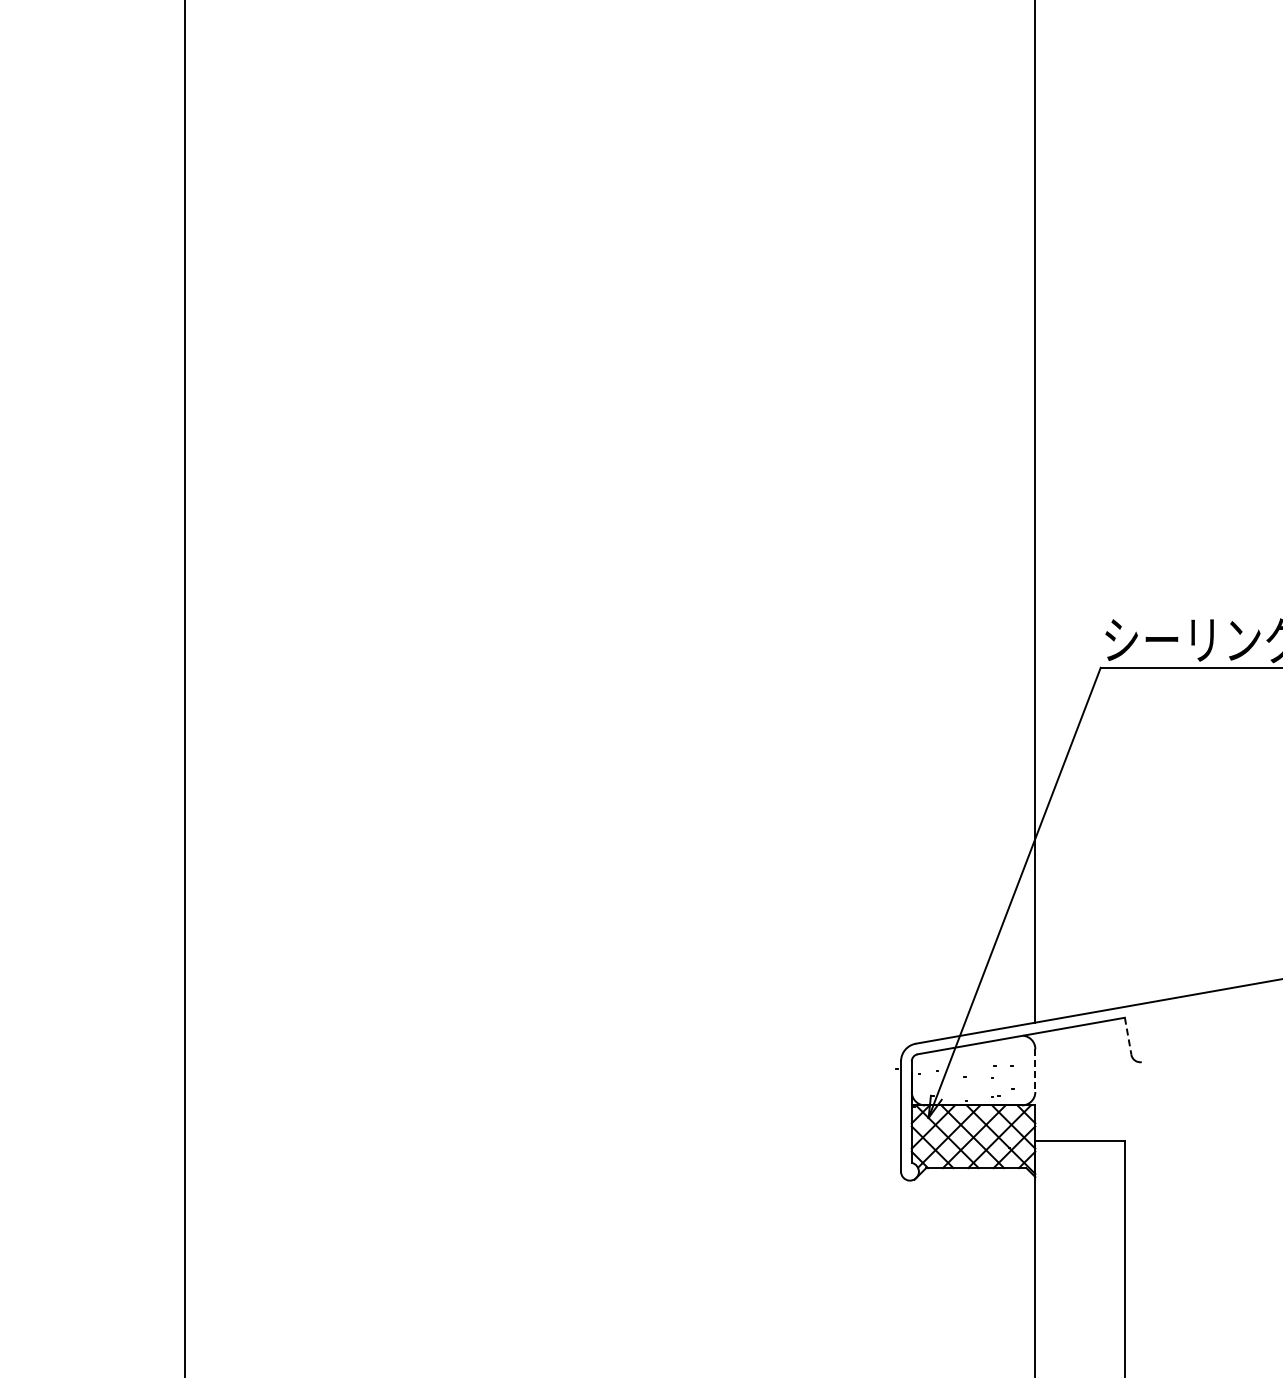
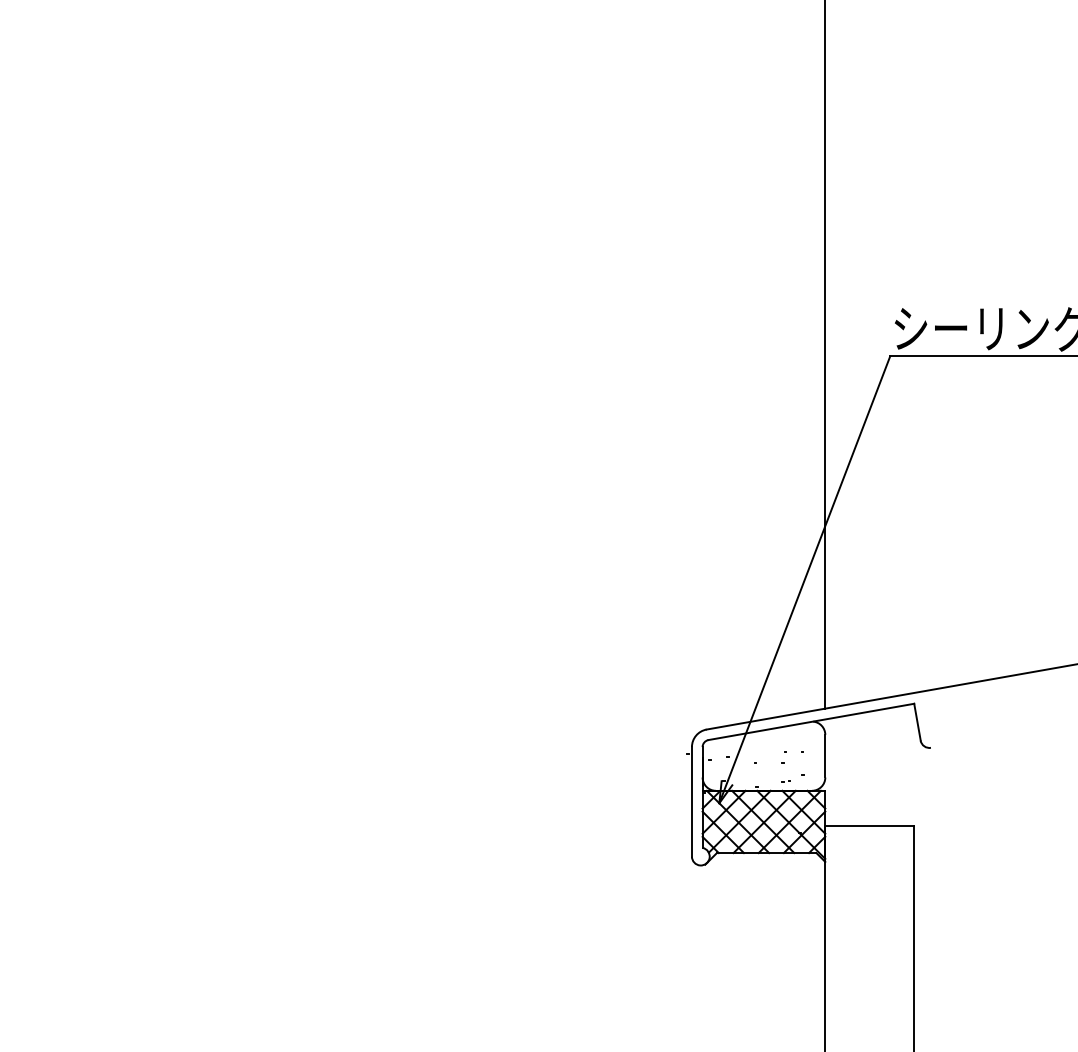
line: (1128, 1036) -> (917, 722), dashed -> solid
line: (1035, 1071) -> (825, 757), dashed -> solid

